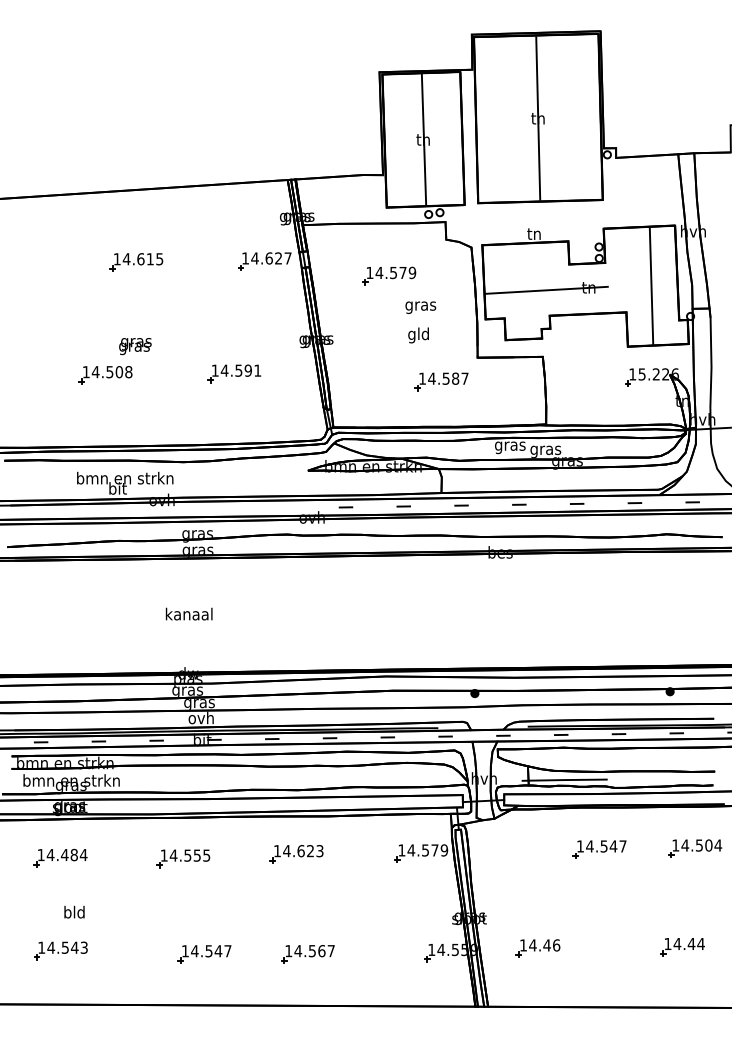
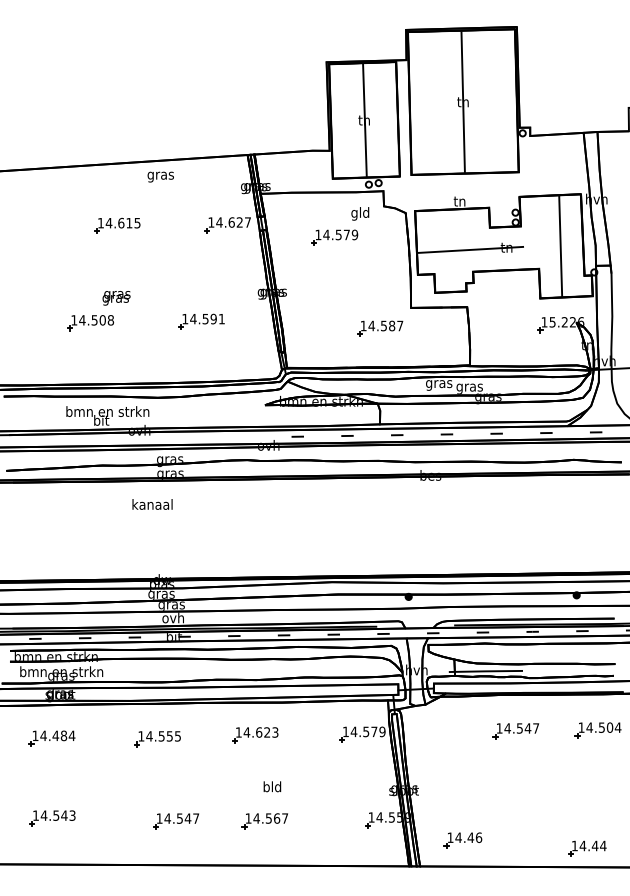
text: (420, 307) -> (160, 176), moved
text: (418, 335) -> (360, 213), moved
text: (188, 613) -> (151, 503), moved
text: (74, 911) -> (272, 786), moved
part: (682, 947) -> (587, 848), moved
part: (537, 948) -> (462, 840), moved

